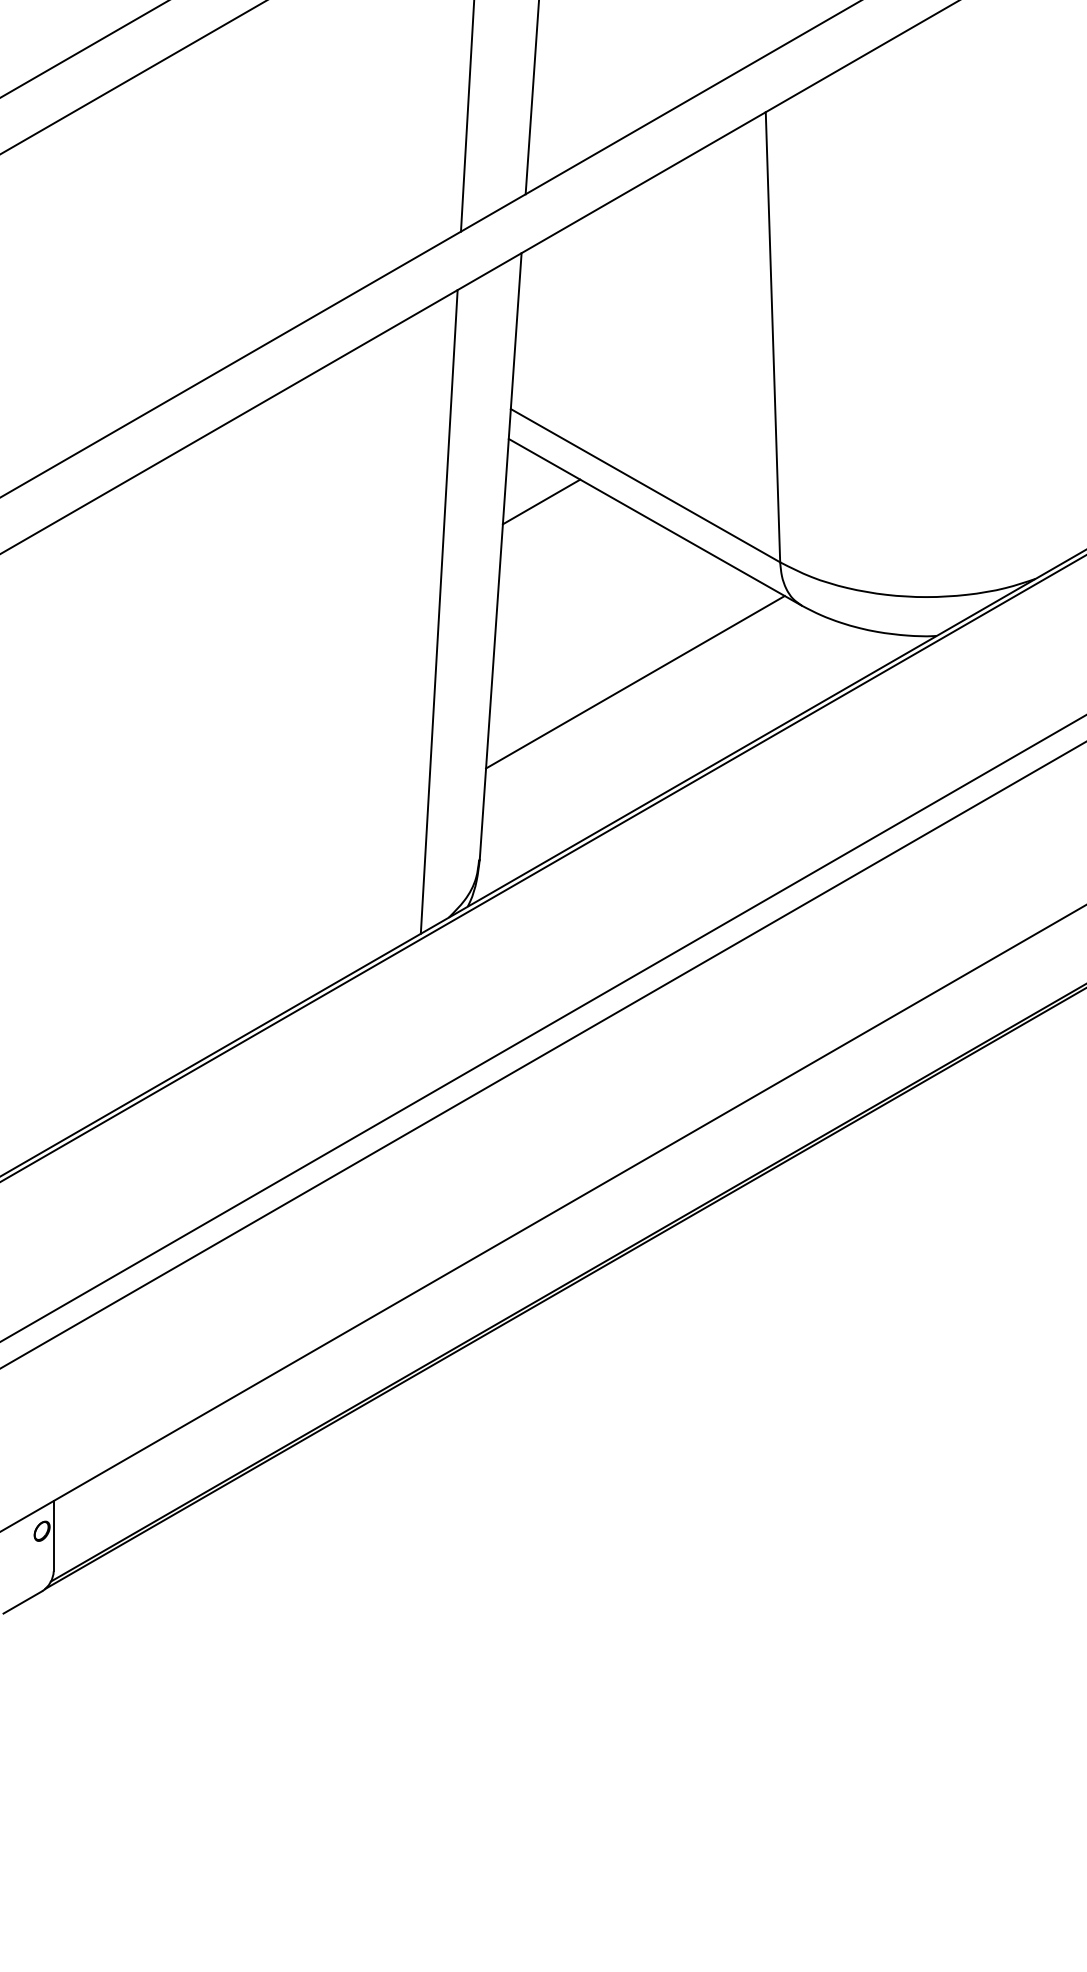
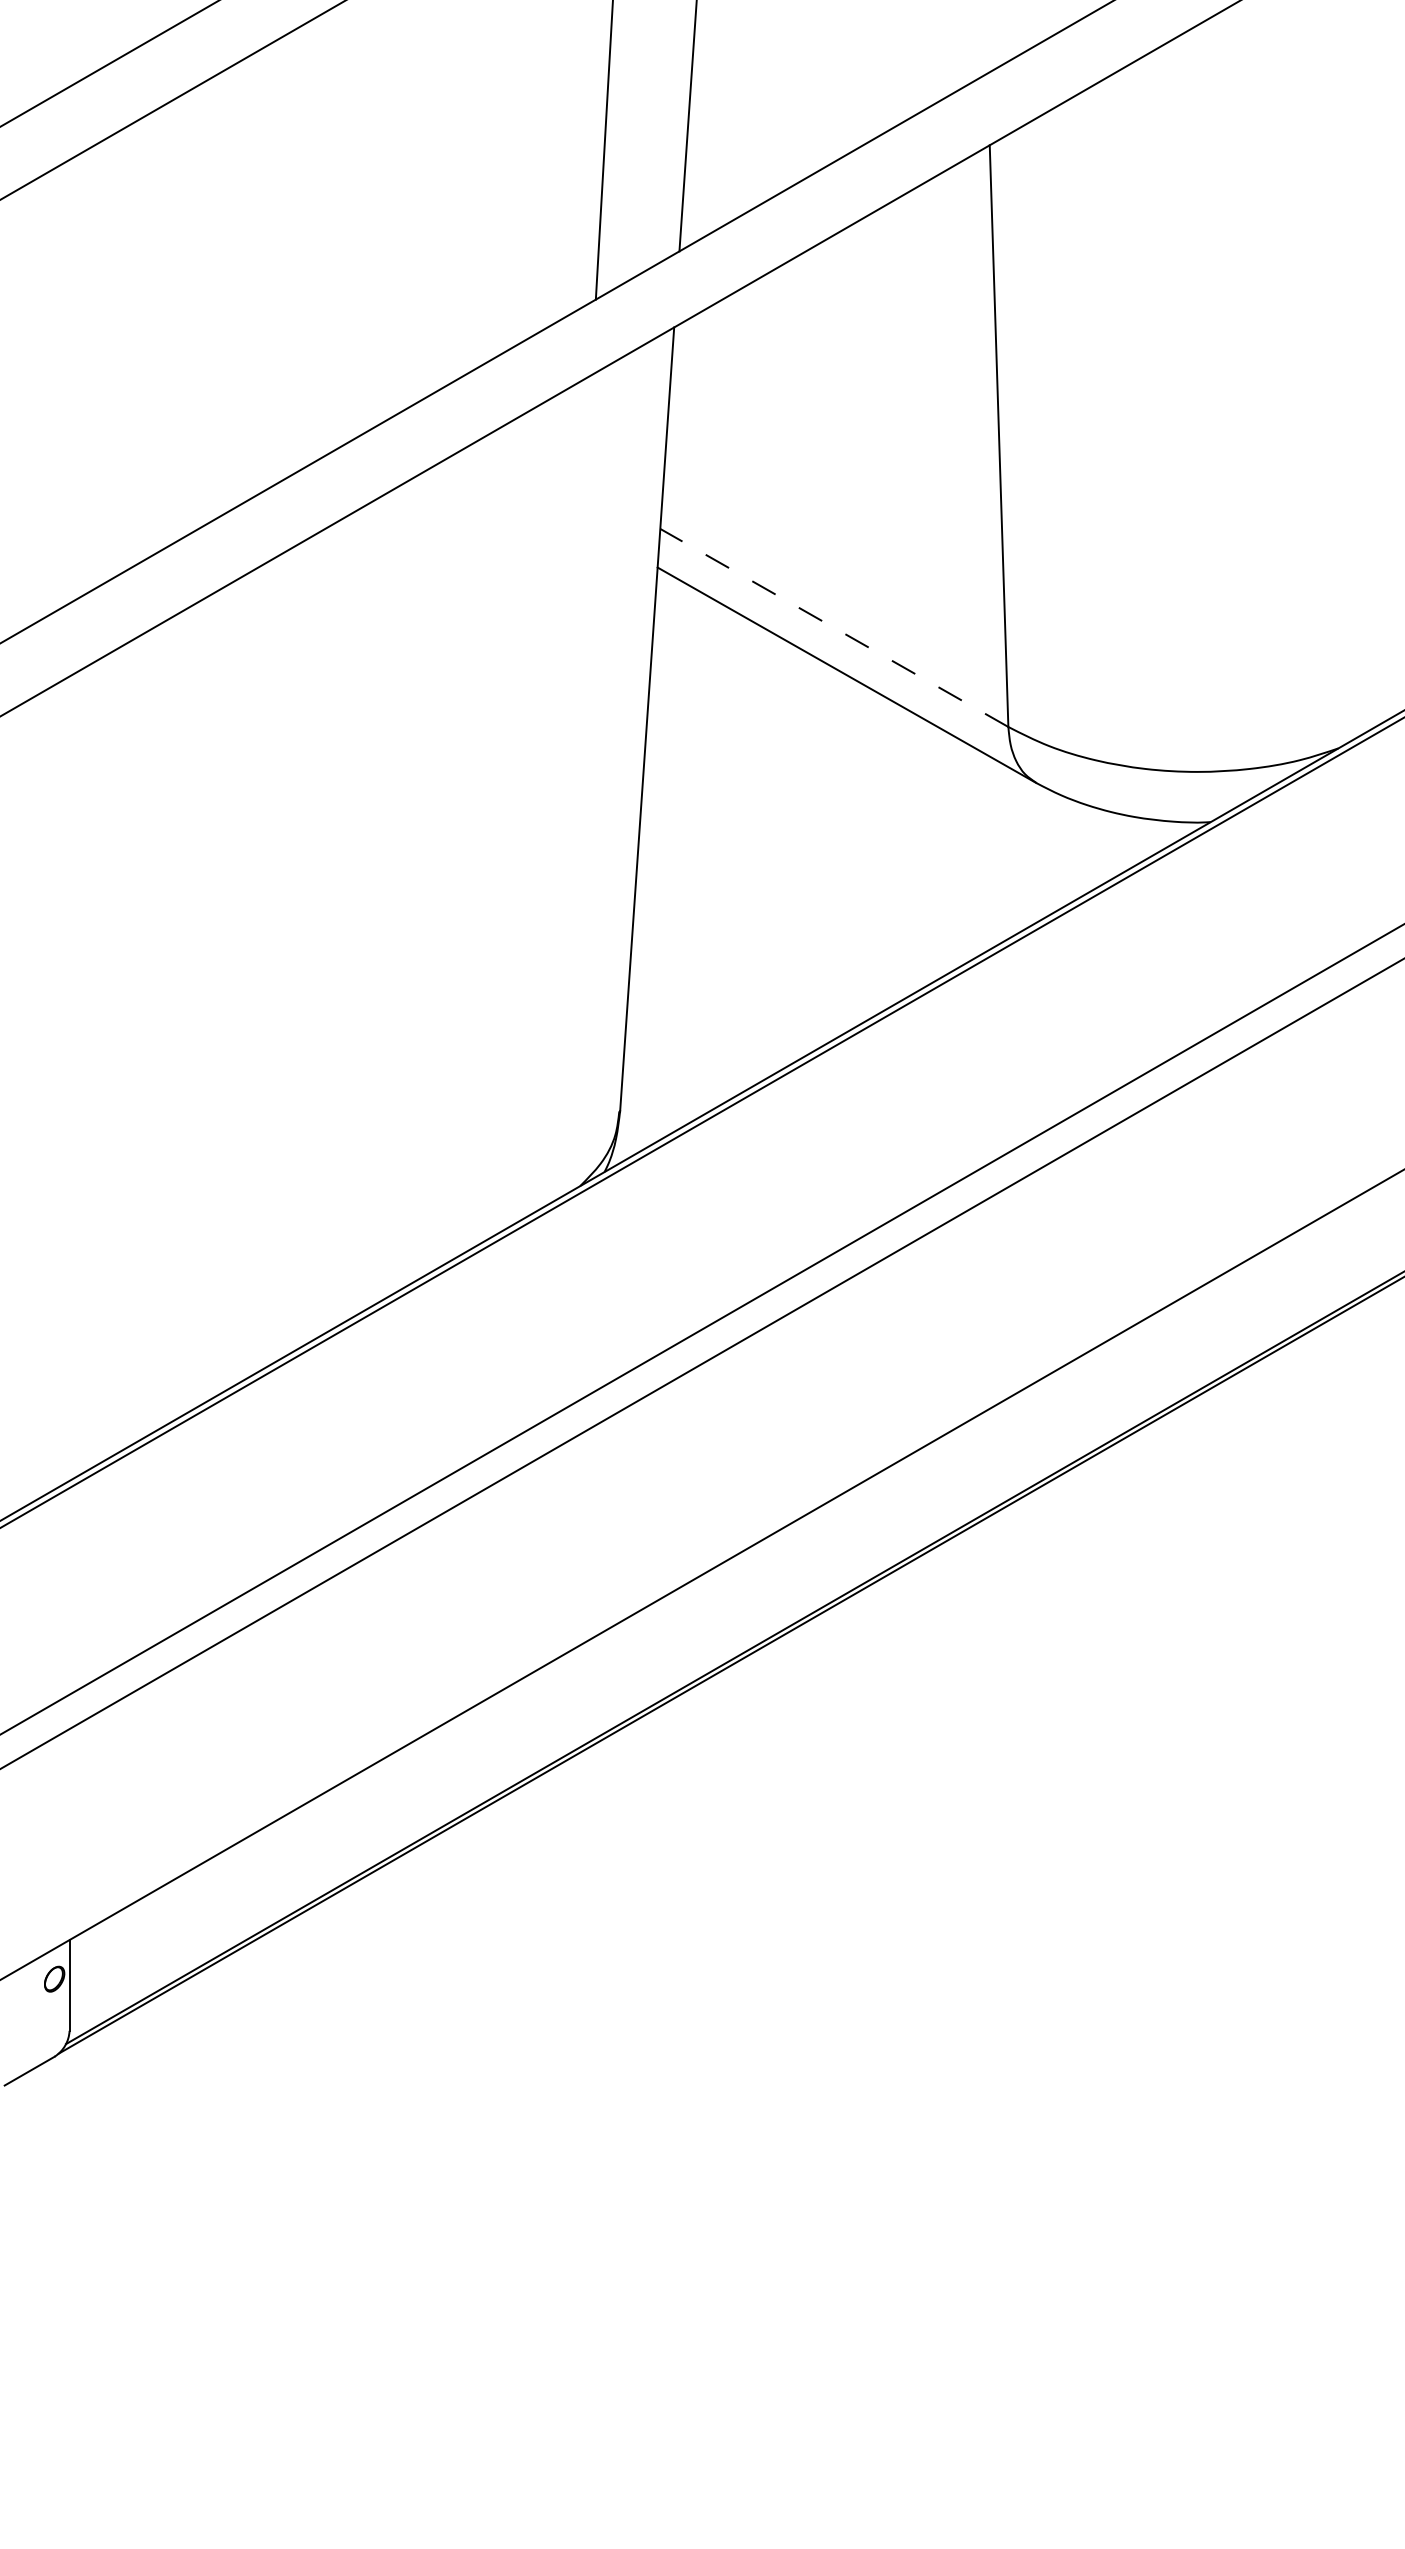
line: (644, 485) -> (833, 627), solid -> dashed
line: (541, 501) -> (700, 648), removed
line: (439, 612) -> (567, 791), removed
line: (635, 681) -> (821, 881), removed

